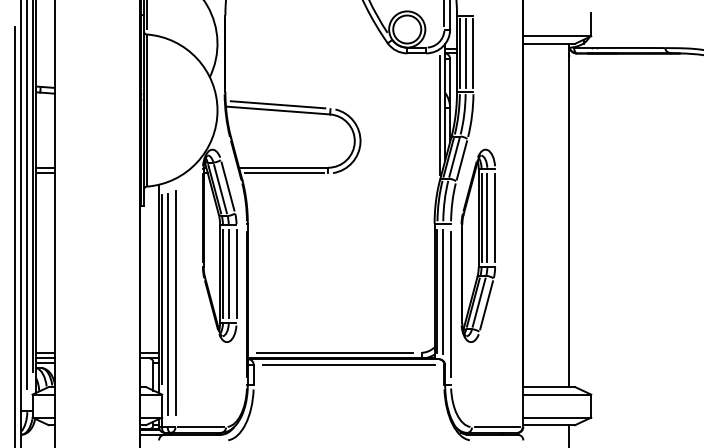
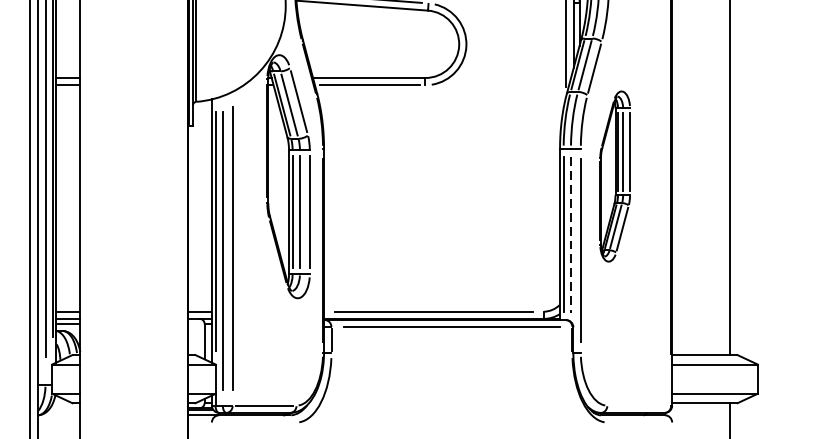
part: (477, 245) -> (614, 176), size x0.7
line: (443, 292) -> (571, 235), solid -> dashed
line: (497, 427) -> (639, 406), removed

